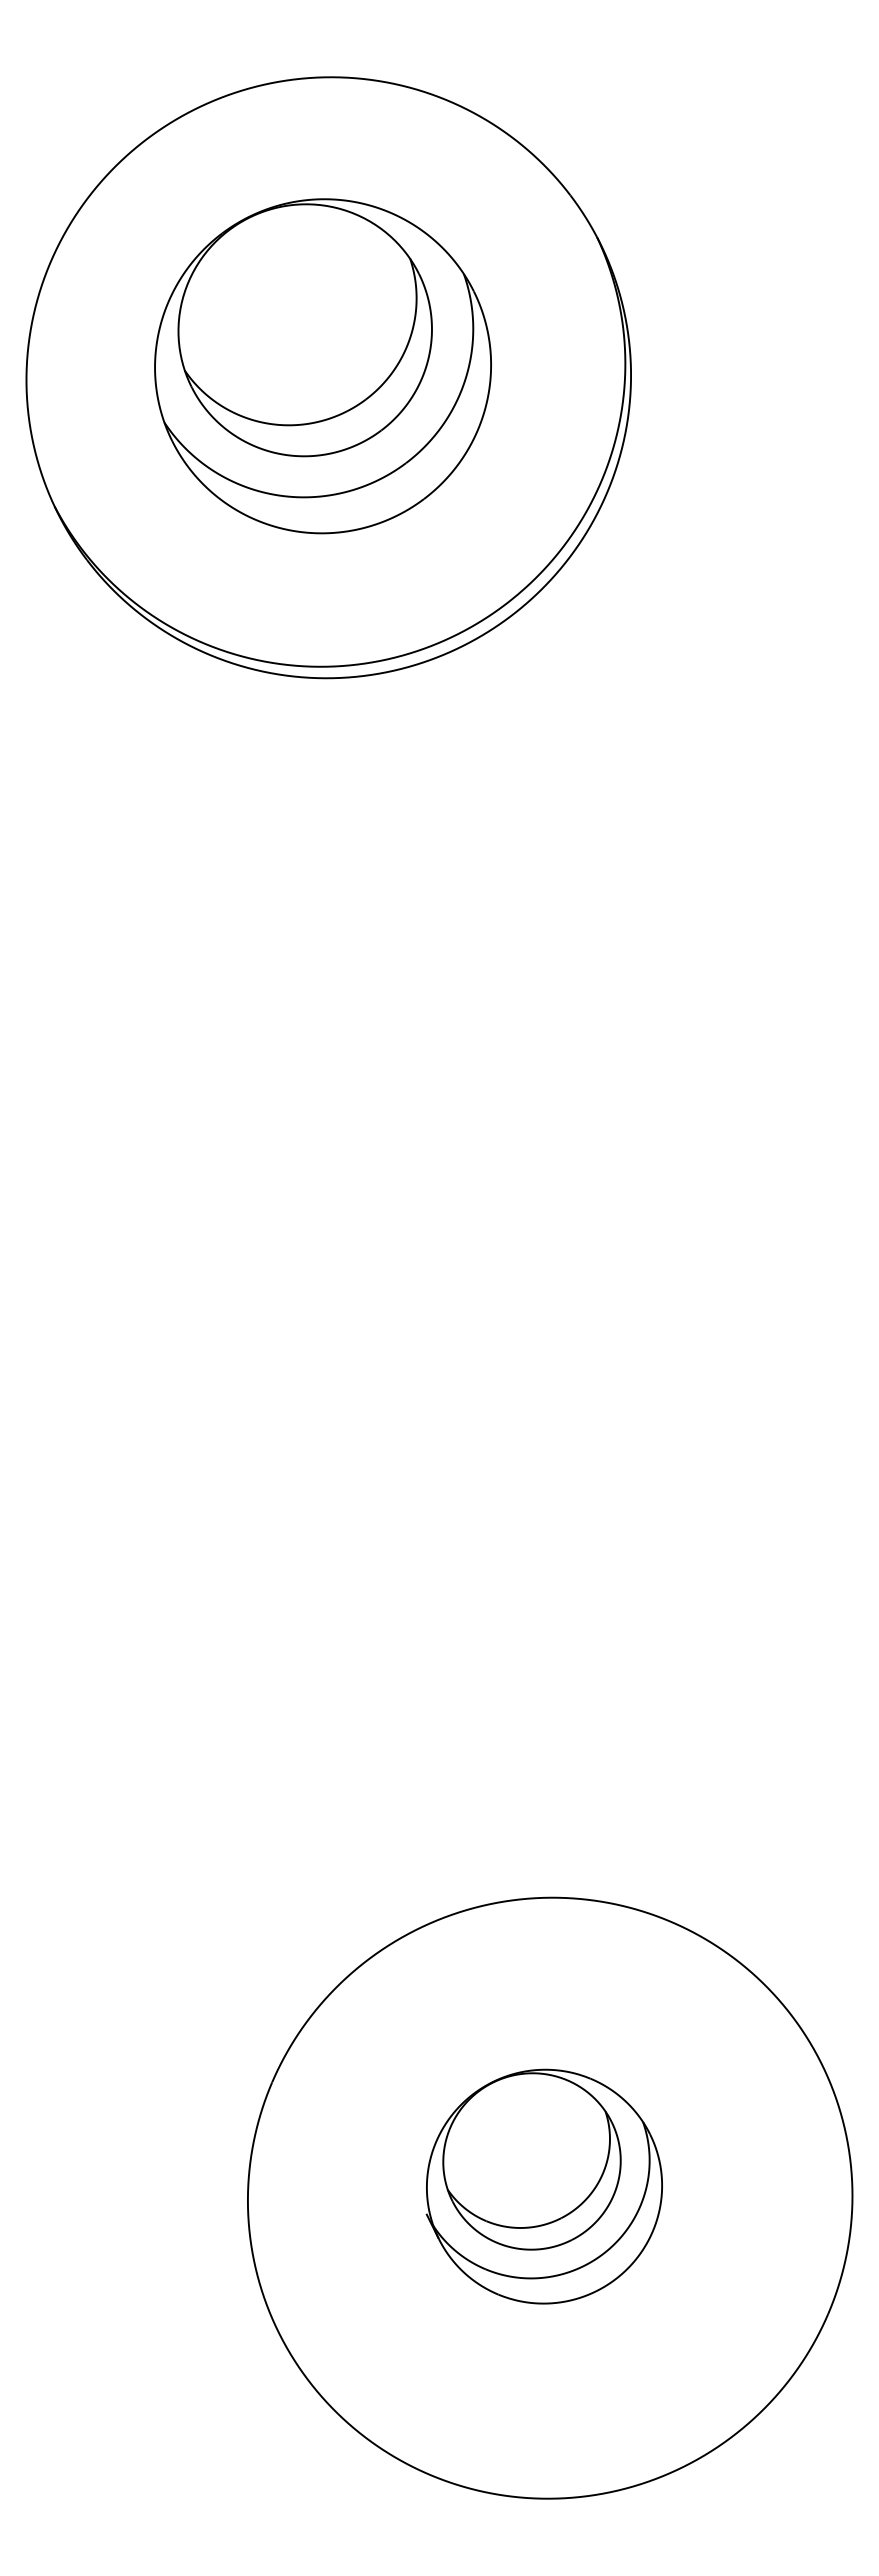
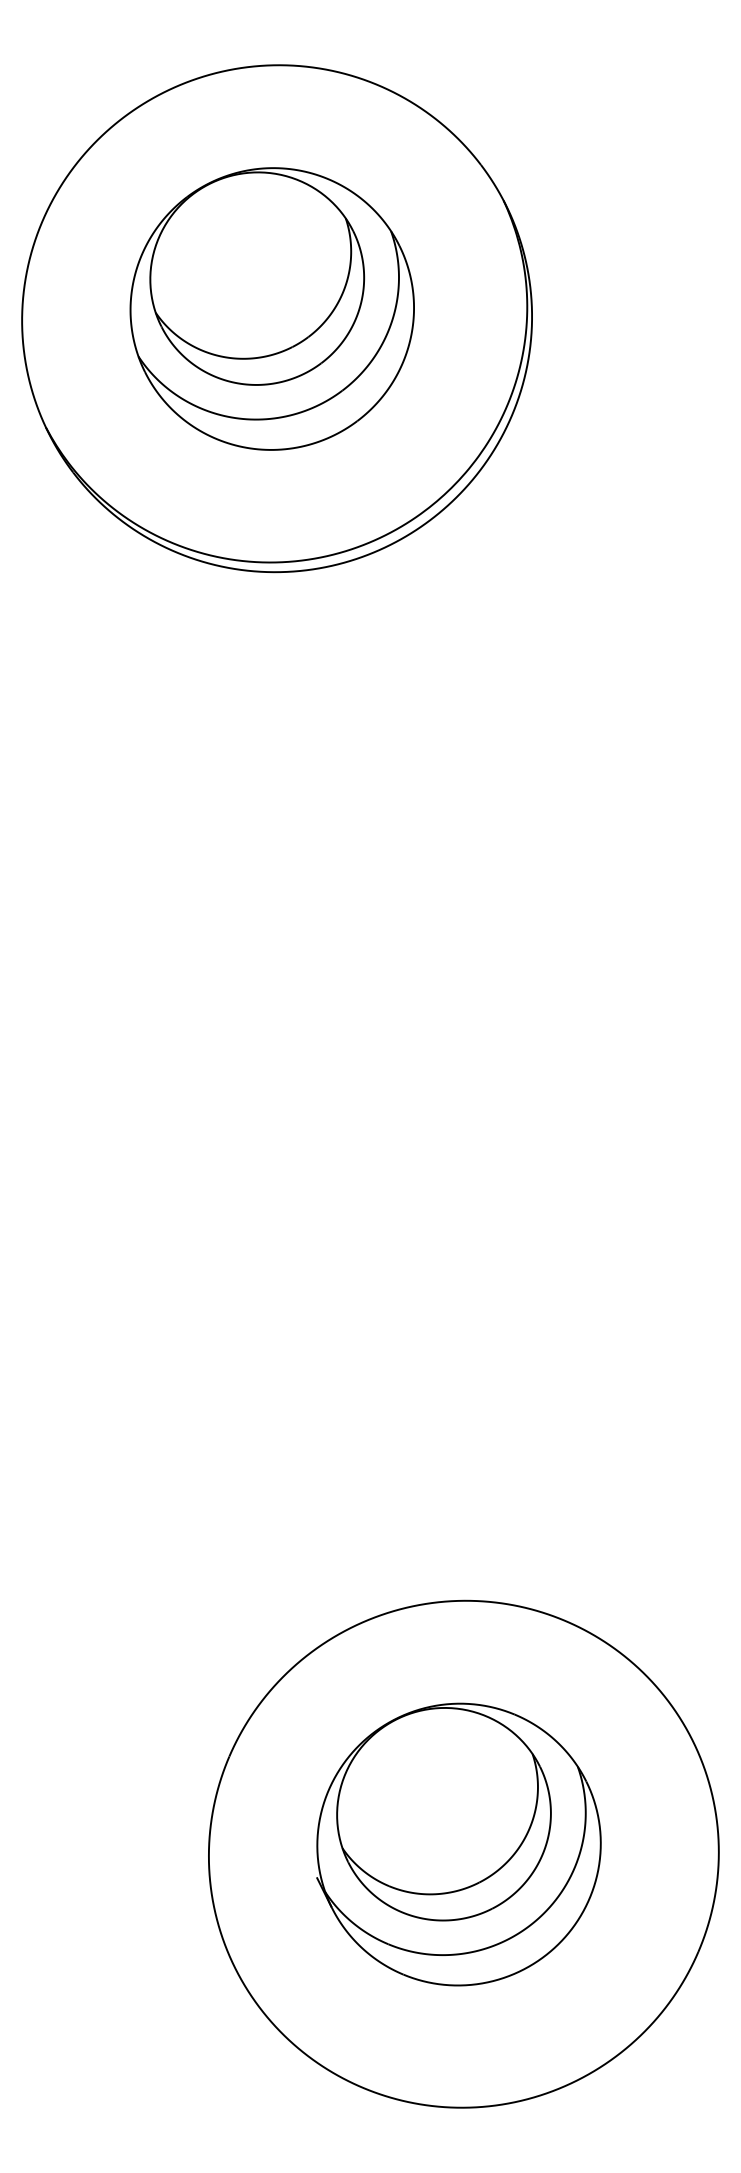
part: (544, 2186) -> (459, 1844), size x1.43

